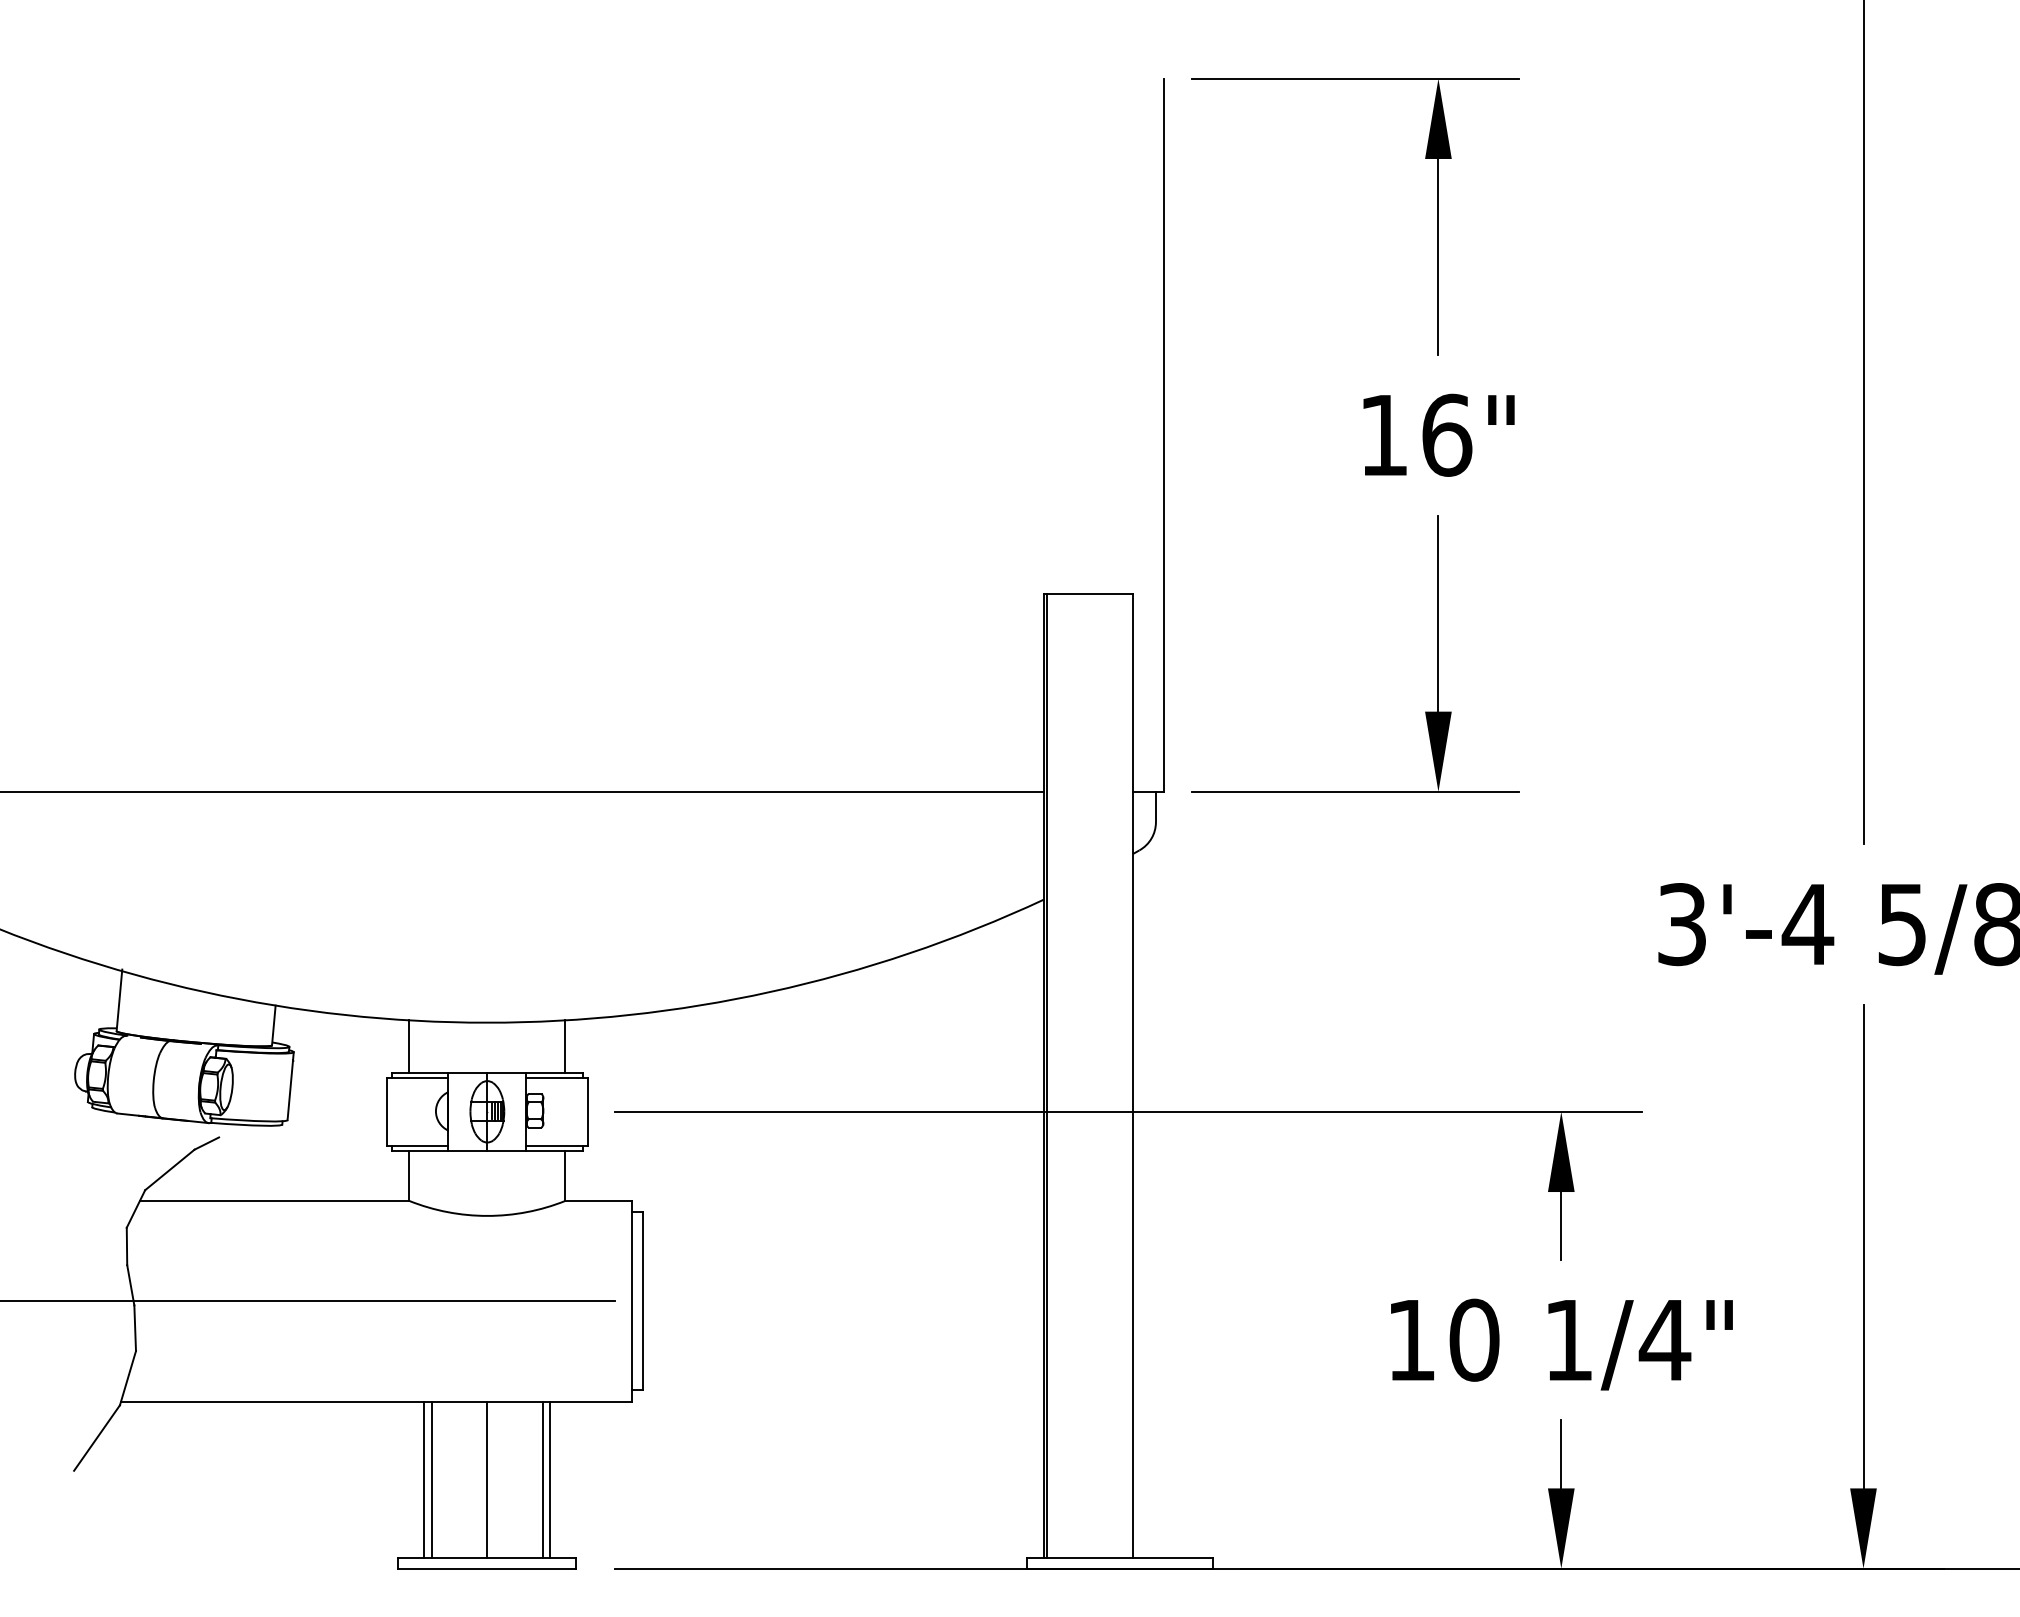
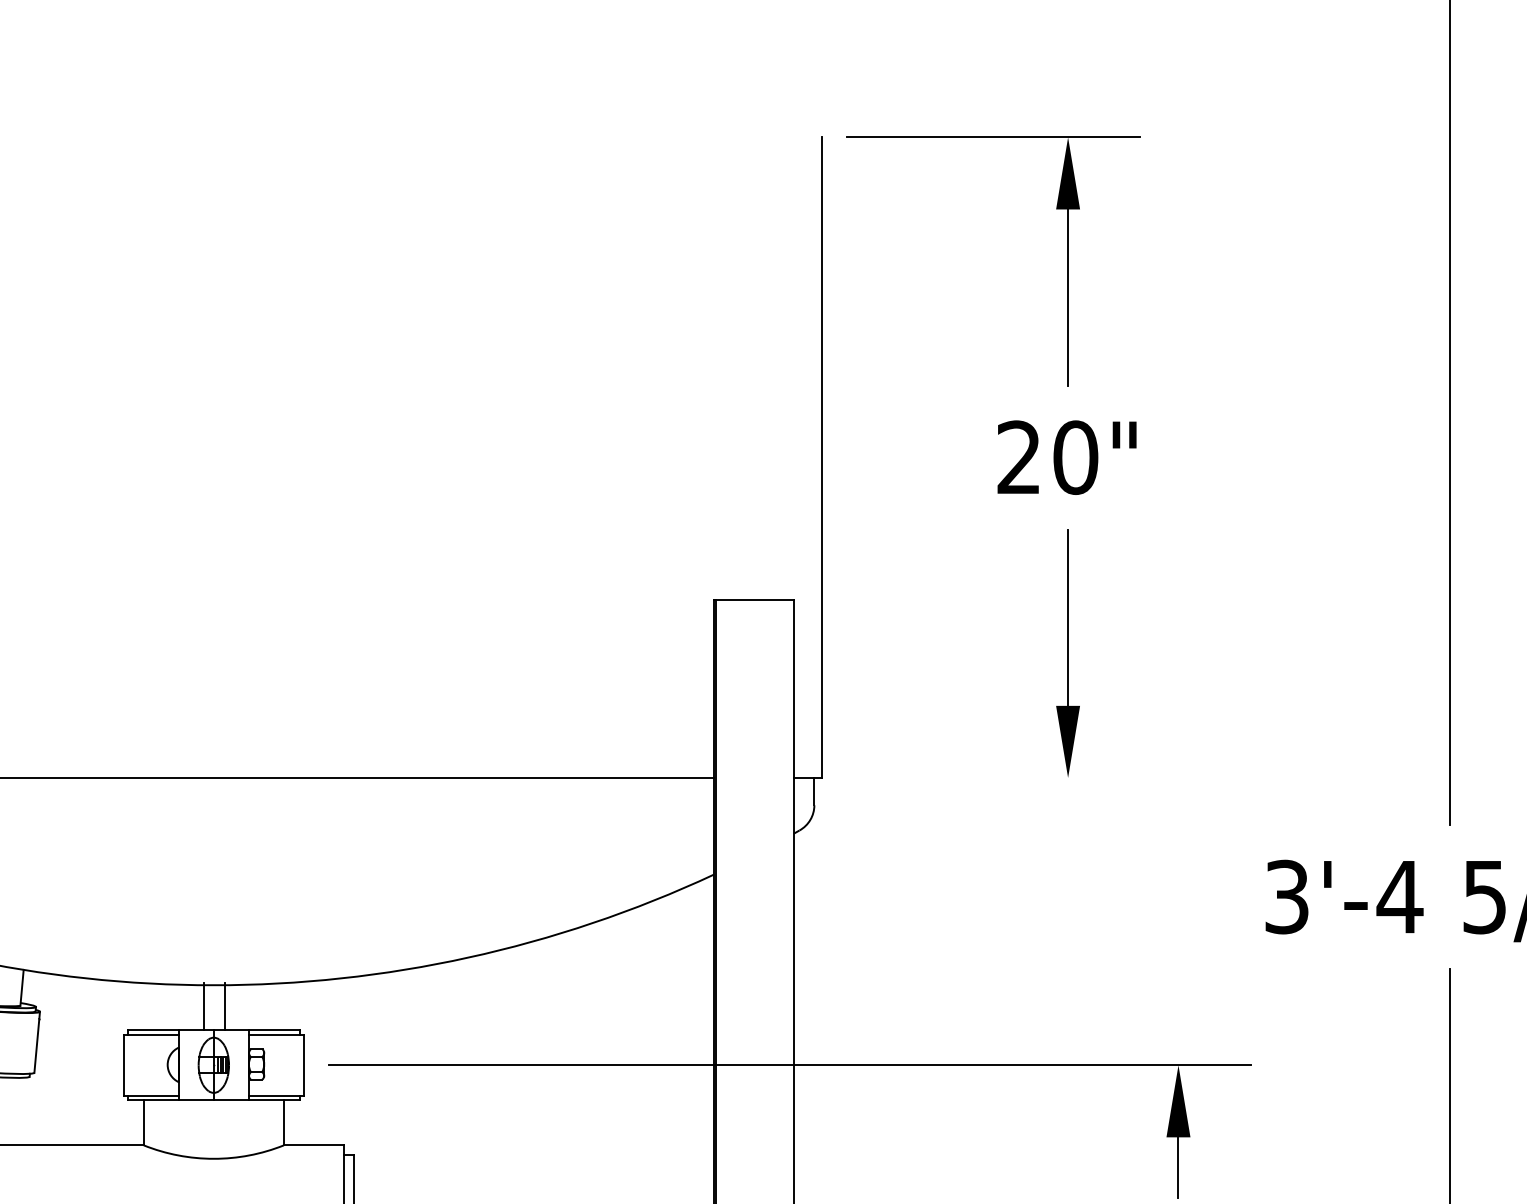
text: (1416, 434) -> (1048, 456), 16" -> 20"
line: (1355, 791) -> (993, 777), removed
line: (409, 1045) -> (224, 1005), moved
line: (565, 1045) -> (204, 1005), moved

